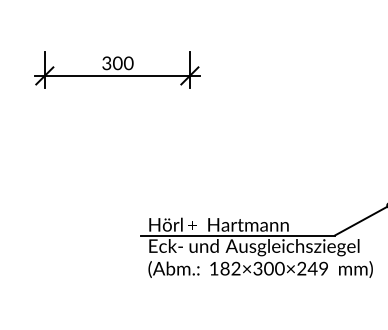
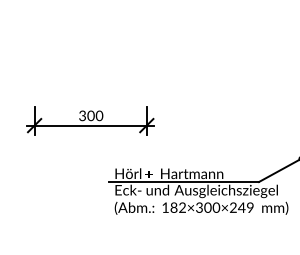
part: (117, 69) -> (90, 120), moved

